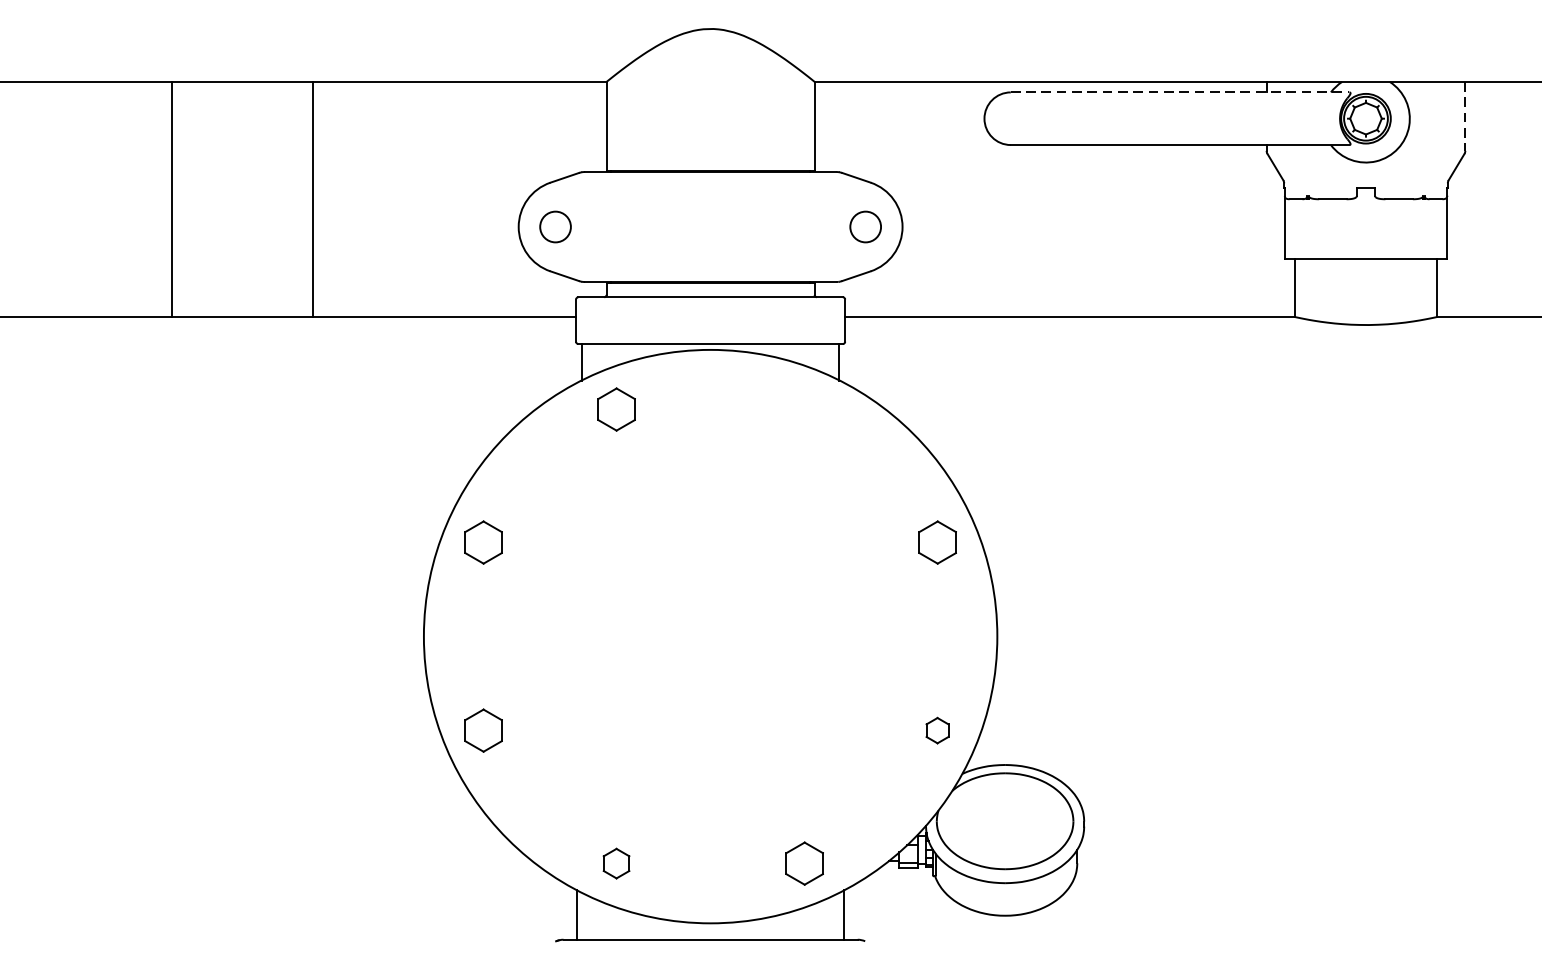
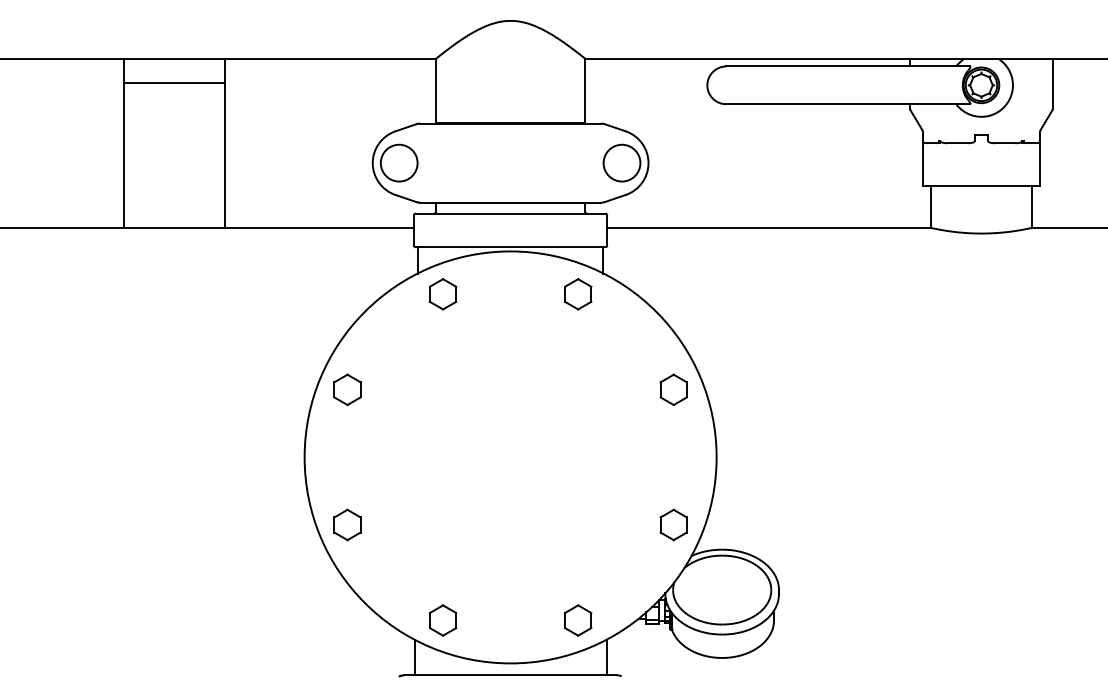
line: (1179, 92) -> (847, 66), dashed -> solid
line: (241, 114) -> (173, 82), added
line: (1464, 116) -> (1052, 83), dashed -> solid
circle: (554, 226) -> (398, 162), size x1.67
circle: (864, 226) -> (621, 162), size x1.67
part: (805, 409) -> (578, 294), added
part: (937, 729) -> (673, 524), size x1.67
part: (615, 863) -> (442, 620), size x1.43

